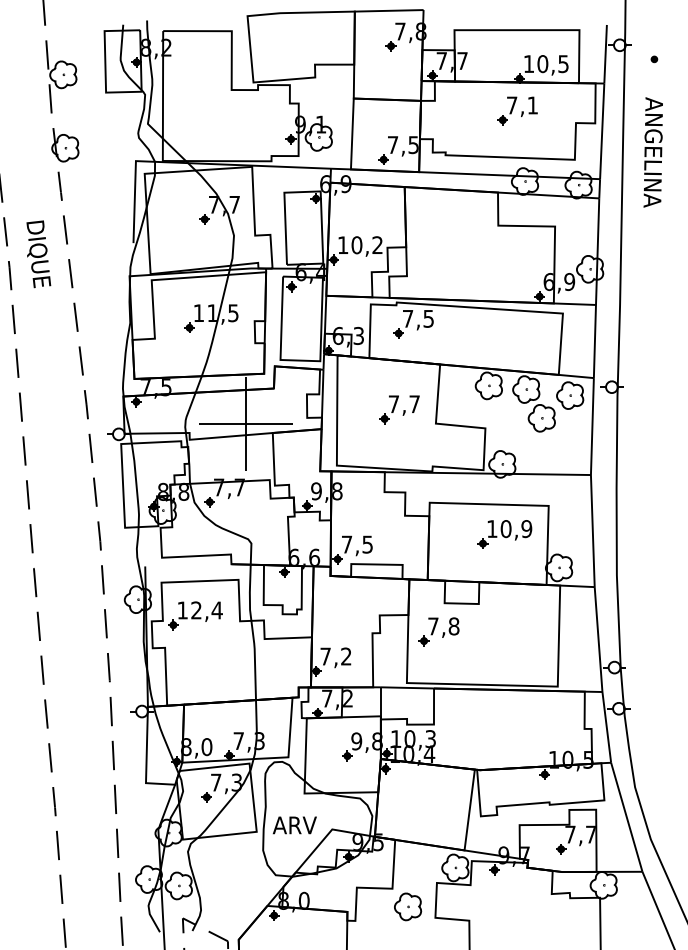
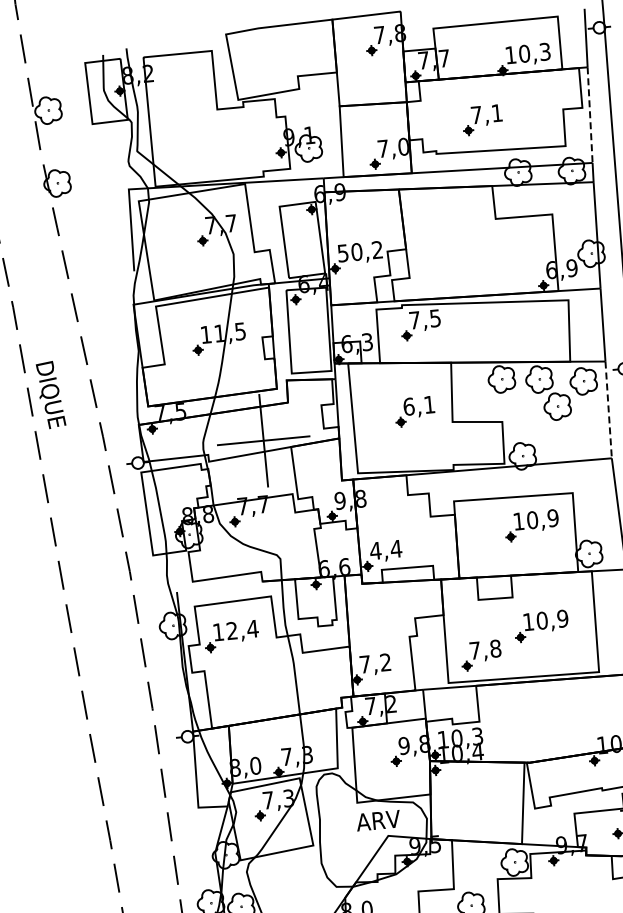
text: (563, 63) -> (545, 51), 10,5 -> 10,3
part: (517, 110) -> (482, 119), moved
line: (602, 131) -> (590, 115), solid -> dashed
text: (413, 145) -> (403, 147), 7,5 -> 7,0
text: (343, 245) -> (343, 253), 10,2 -> 50,2
text: (38, 254) -> (50, 395), moved
text: (403, 404) -> (418, 406), 7,7 -> 6,1
line: (592, 427) -> (608, 410), solid -> dashed
text: (357, 544) -> (386, 549), 7,5 -> 4,4
part: (438, 631) -> (480, 655), moved
part: (504, 635) -> (541, 626), added
text: (294, 825) -> (378, 820), moved

